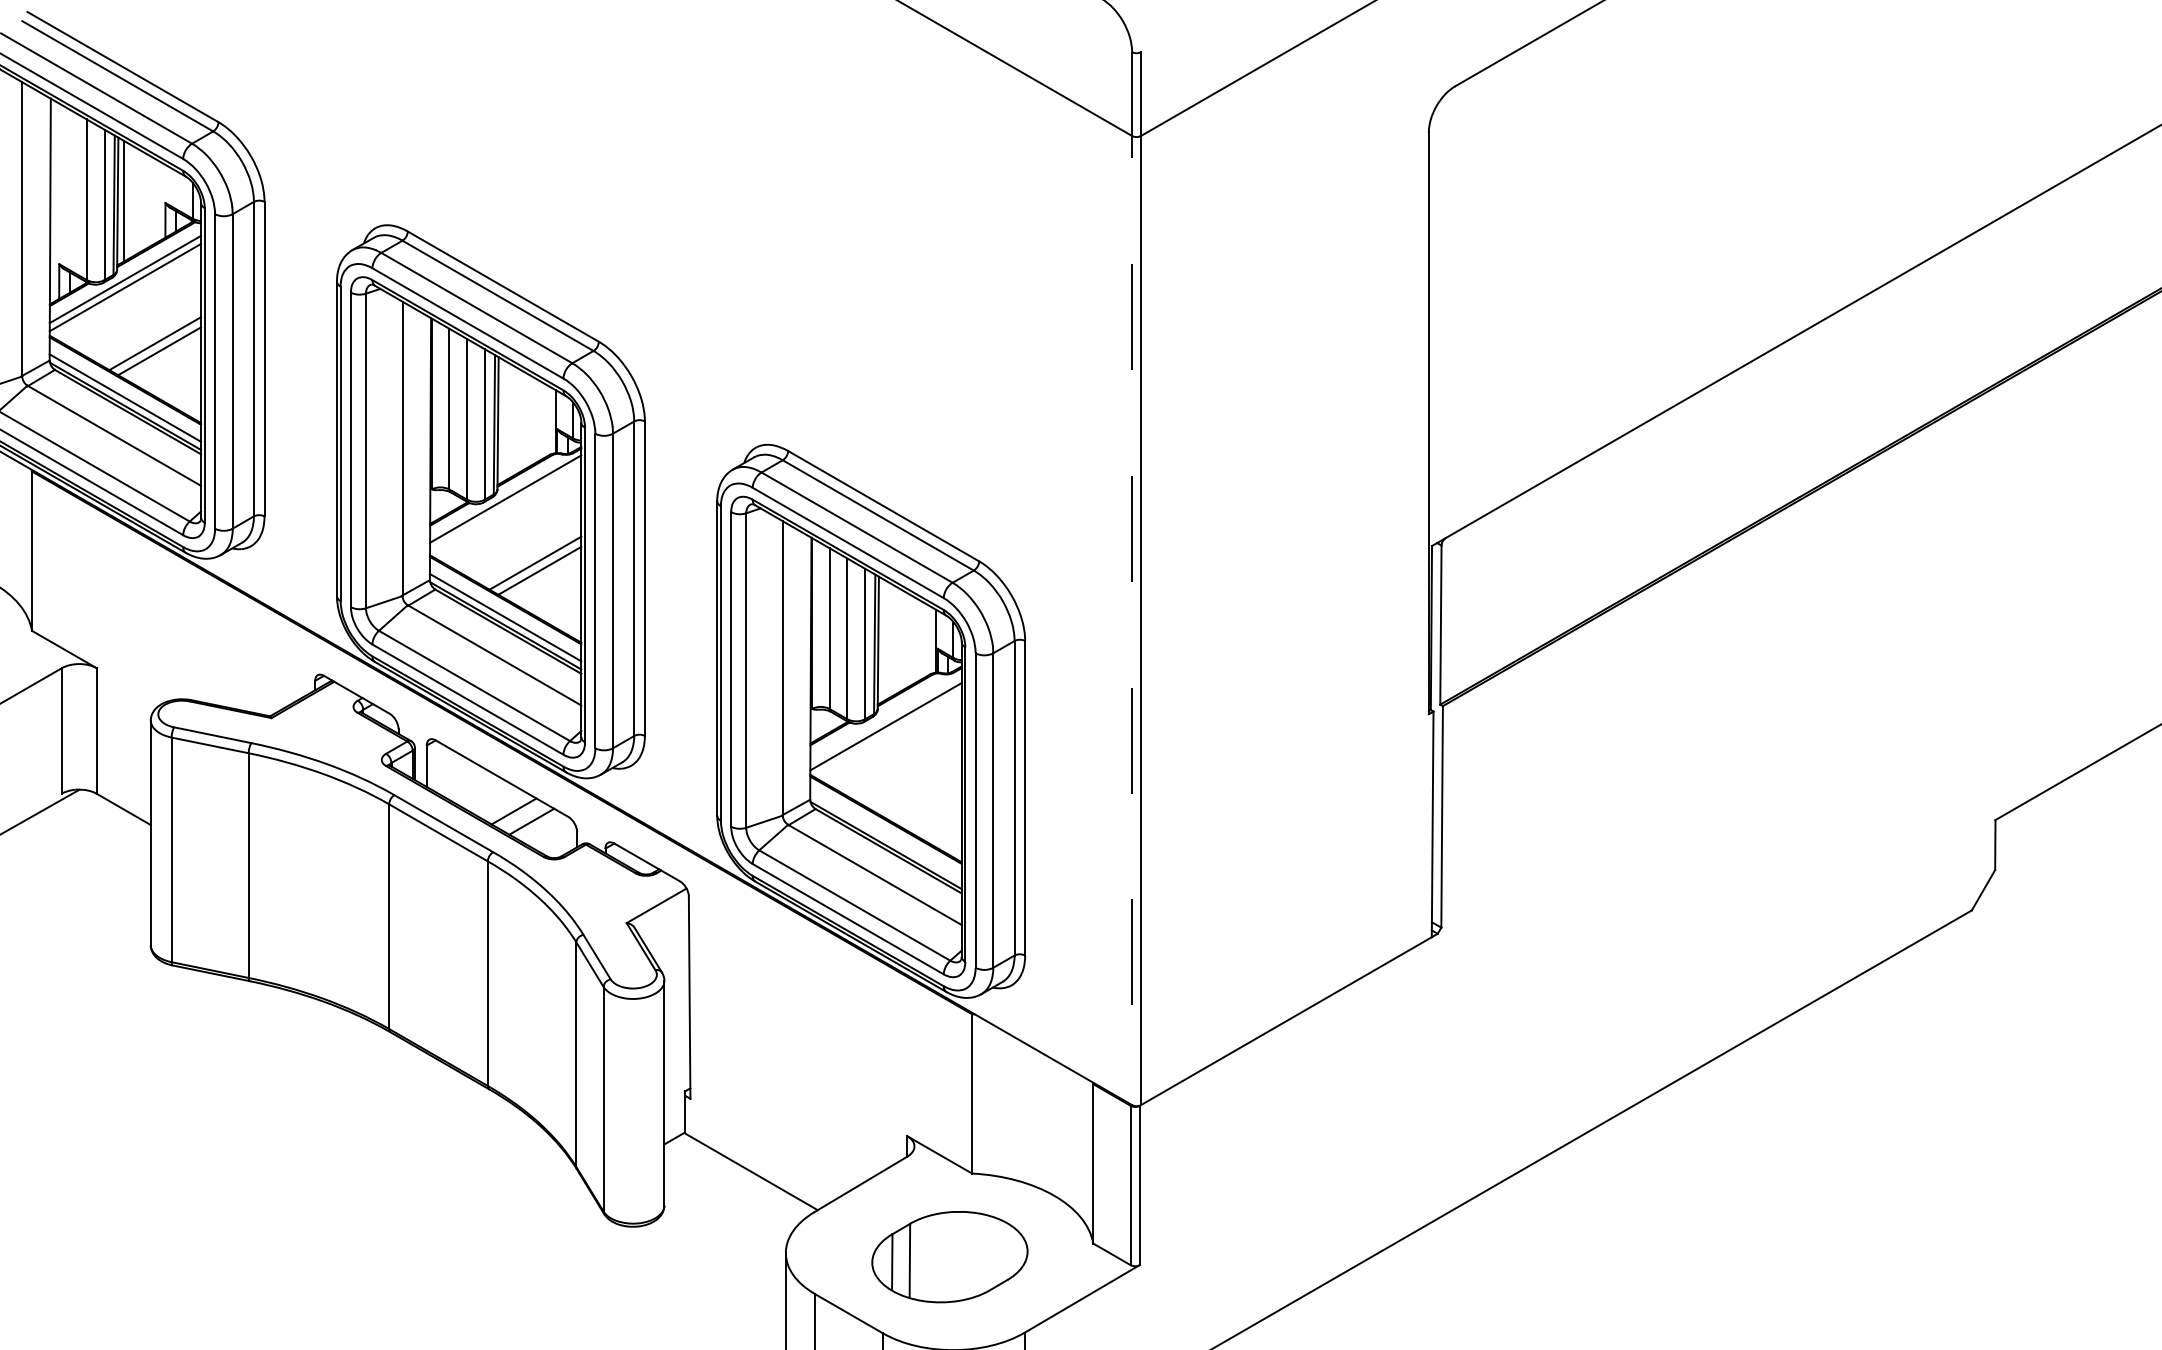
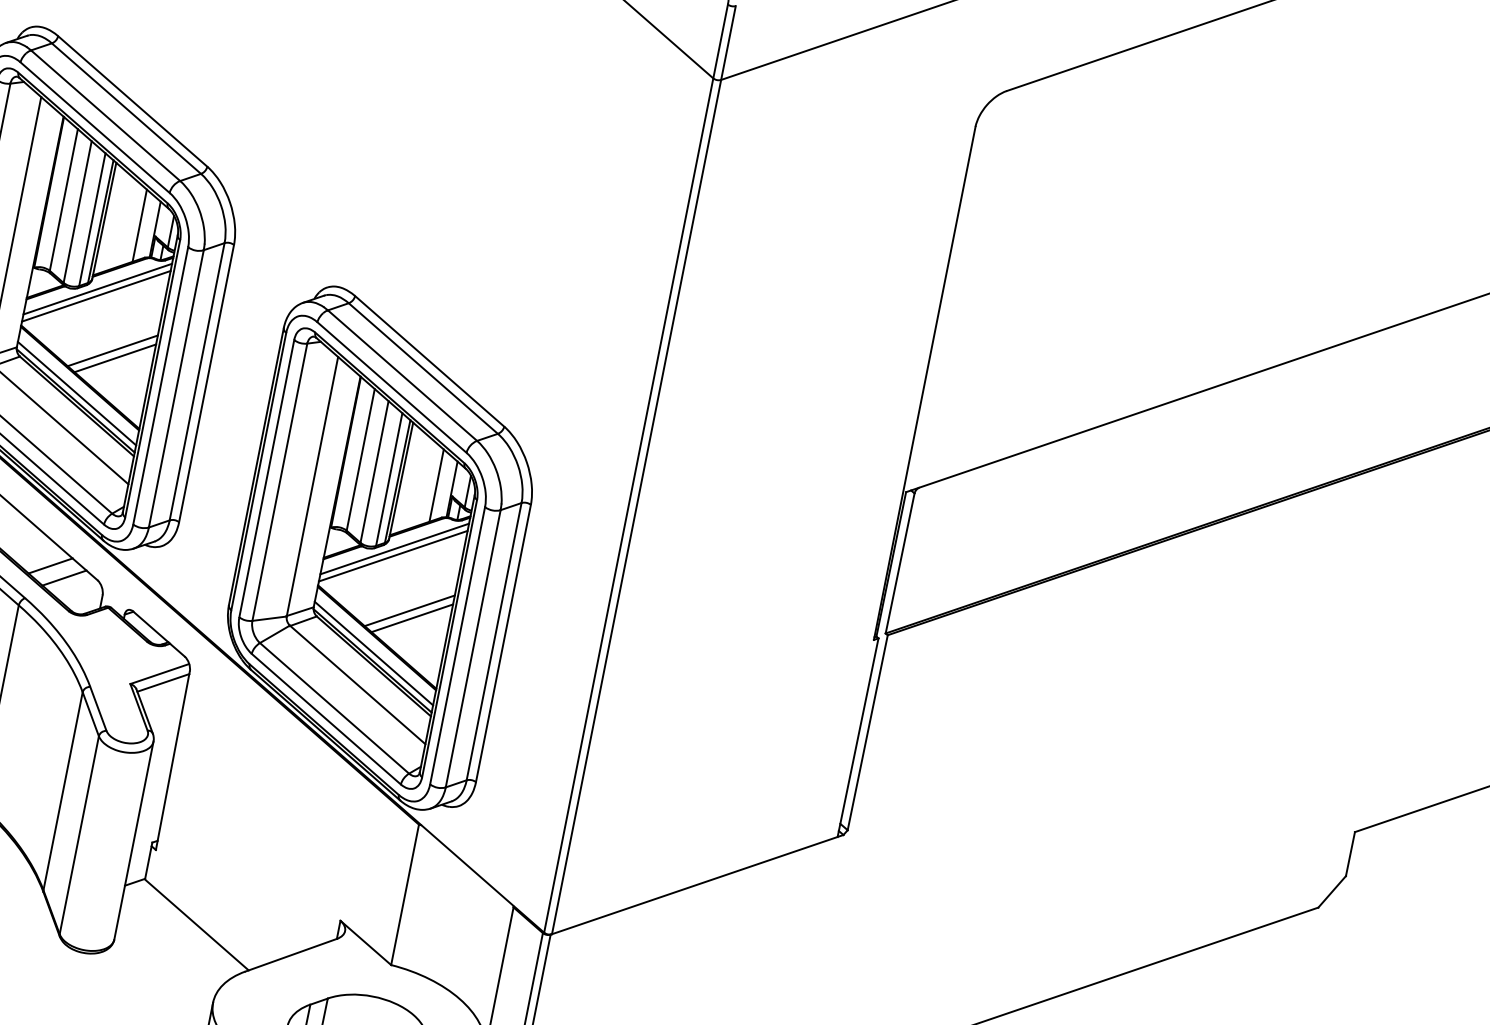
line: (537, 420) -> (139, 225), added
line: (505, 506) -> (96, 295), added
line: (1132, 579) -> (636, 469), dashed -> solid
line: (918, 640) -> (436, 485), added
line: (885, 718) -> (394, 548), added
line: (915, 782) -> (409, 610), added
line: (919, 790) -> (411, 618), added
line: (885, 836) -> (373, 652), added
line: (662, 914) -> (163, 682), added

